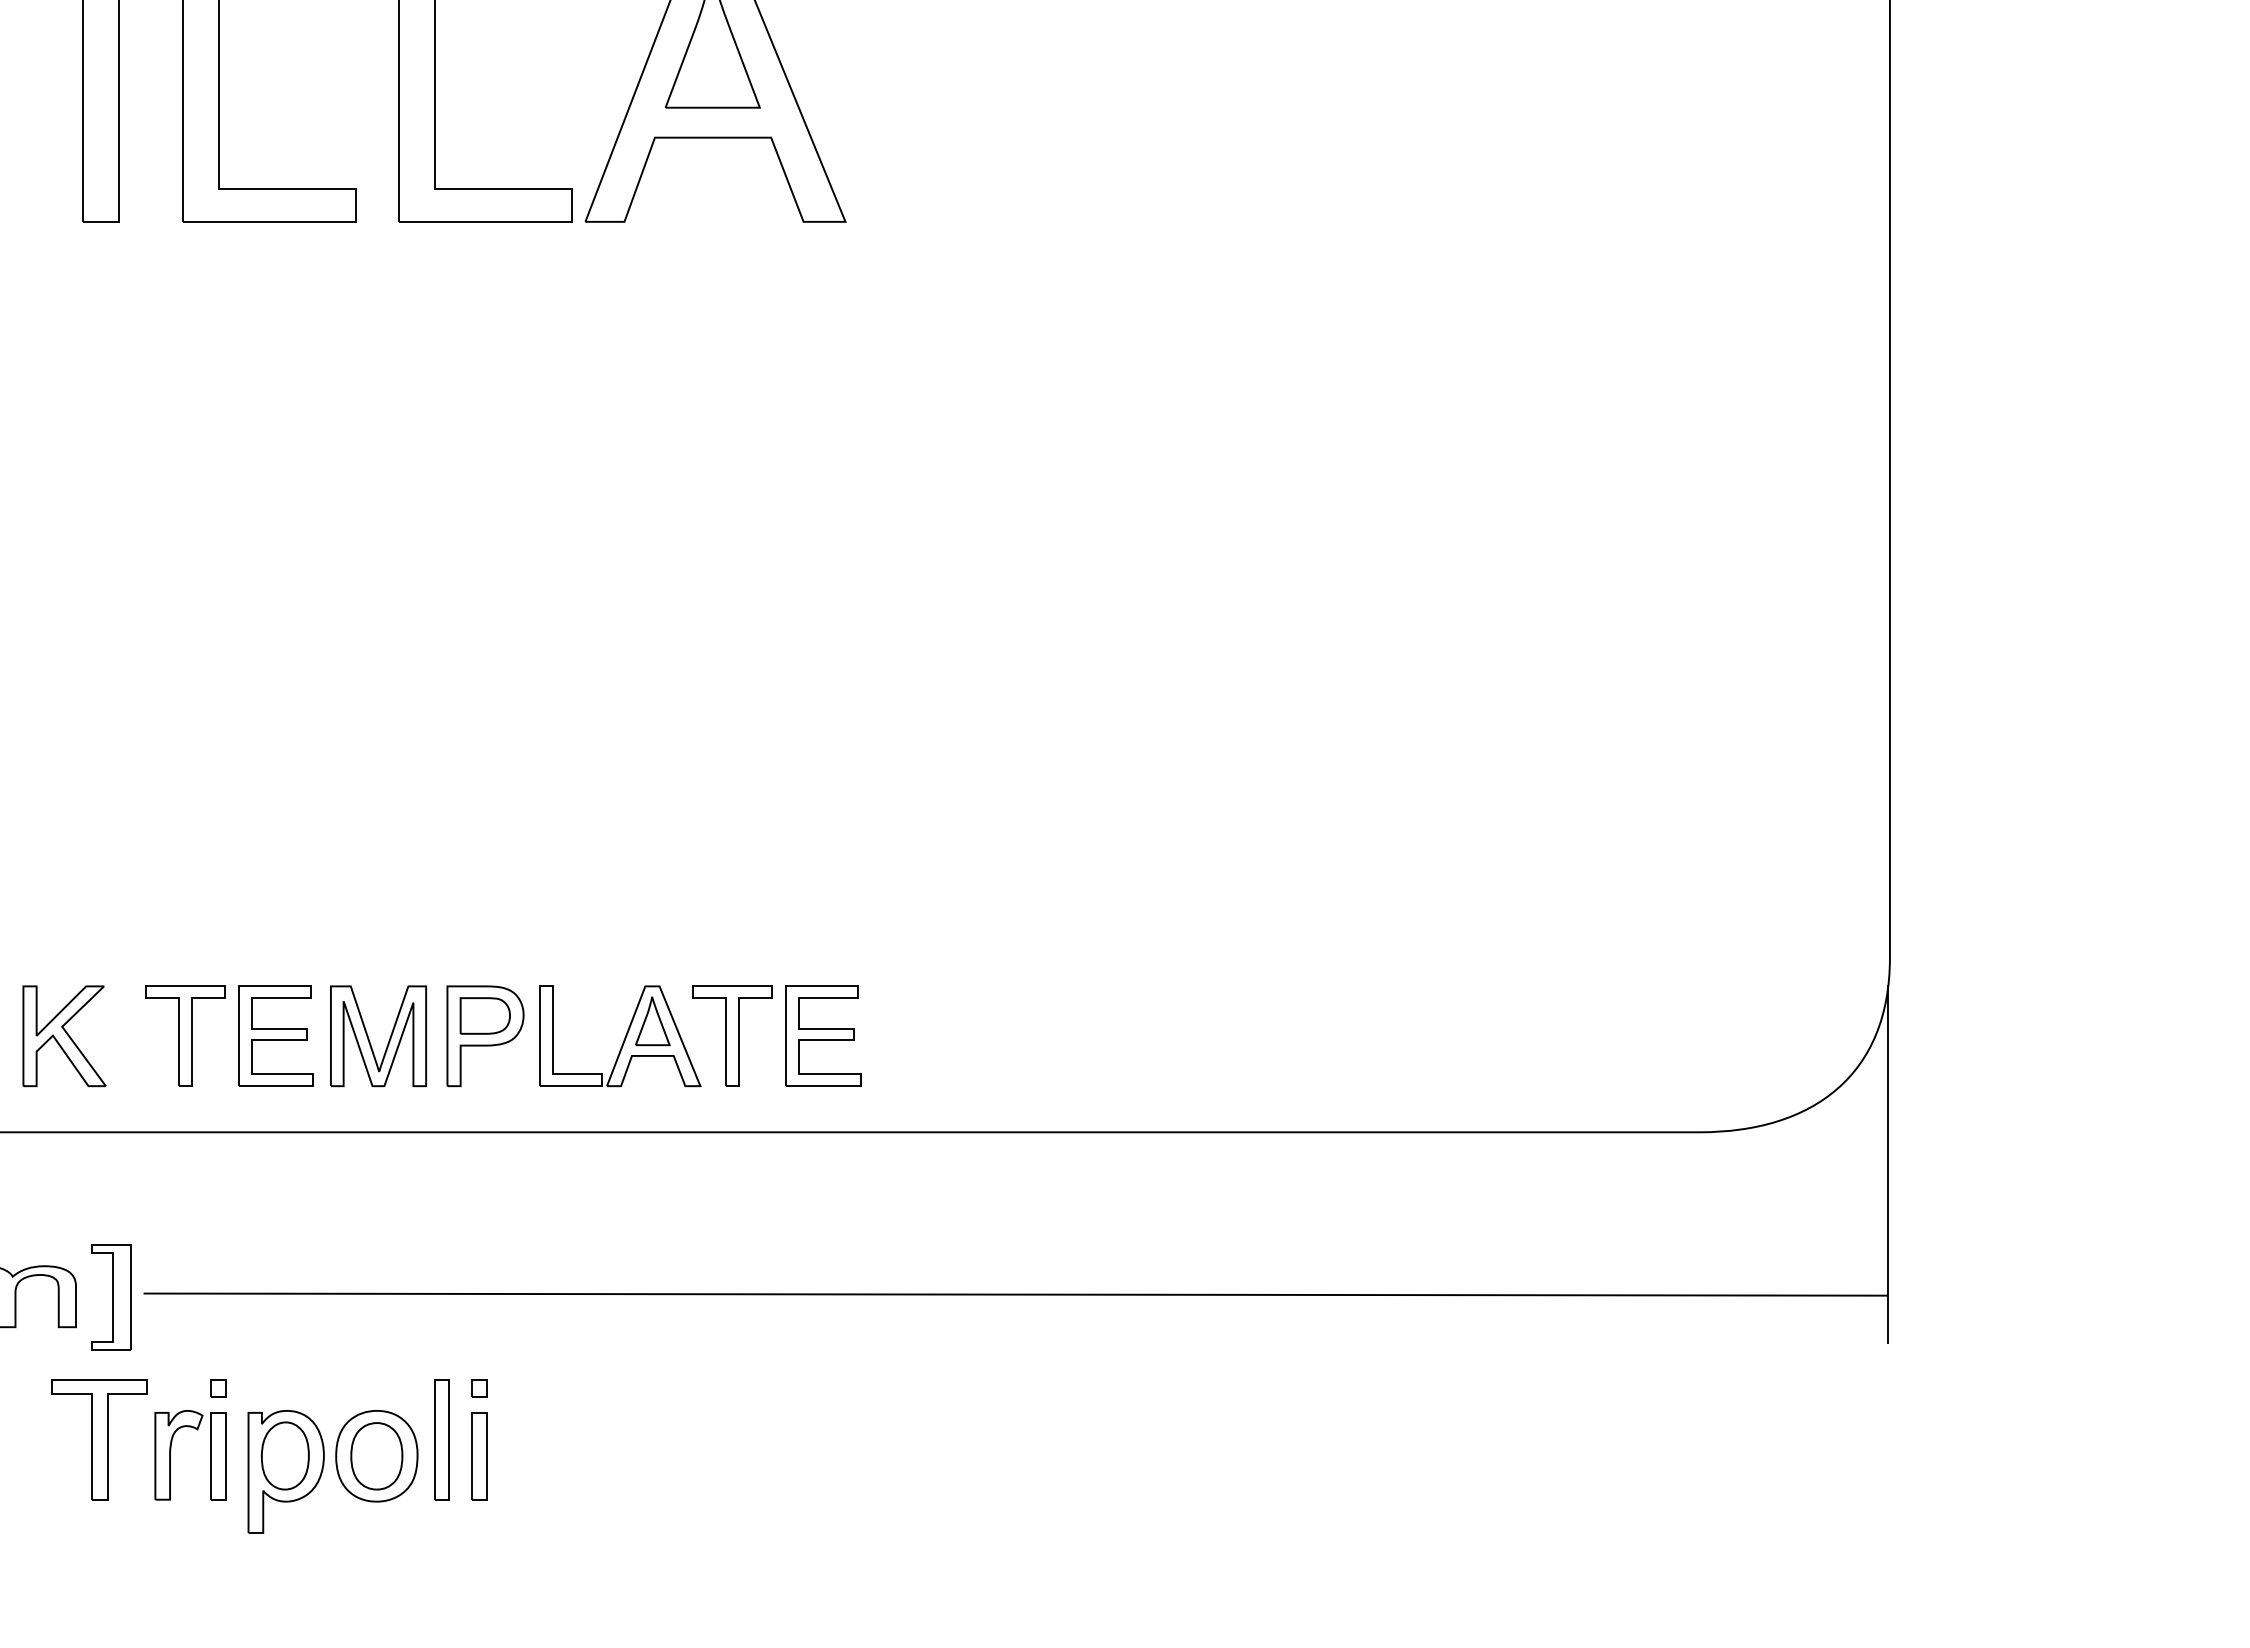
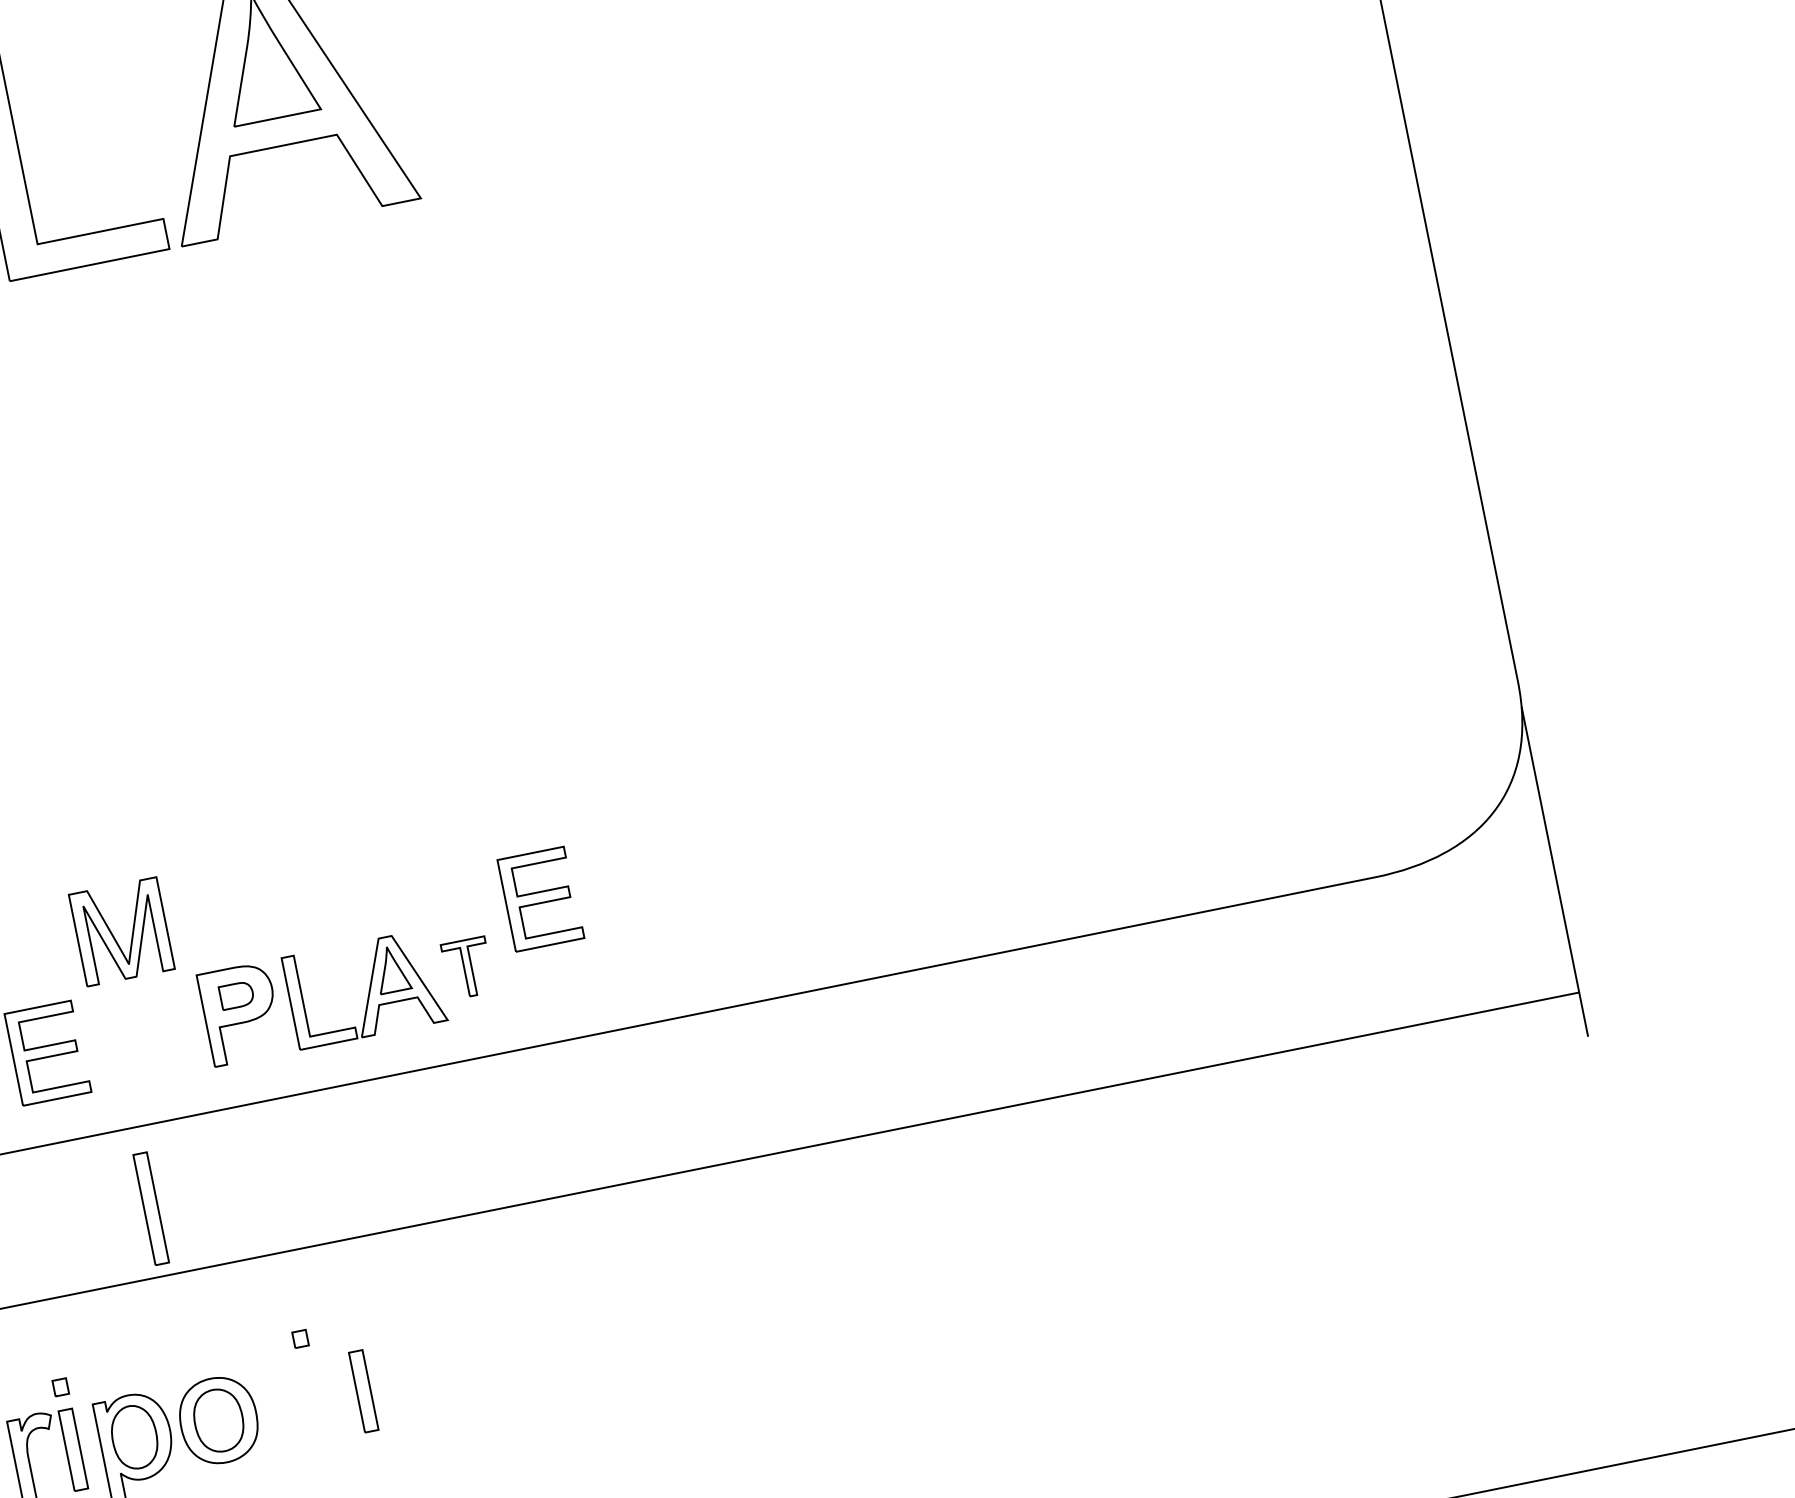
part: (484, 1015) -> (236, 995), size x0.7
part: (732, 1035) -> (467, 967), size x0.6
part: (823, 1035) -> (540, 898), moved
part: (369, 1038) -> (113, 935), moved
part: (441, 1439) -> (150, 1208), moved
part: (479, 1456) -> (363, 1391), moved

